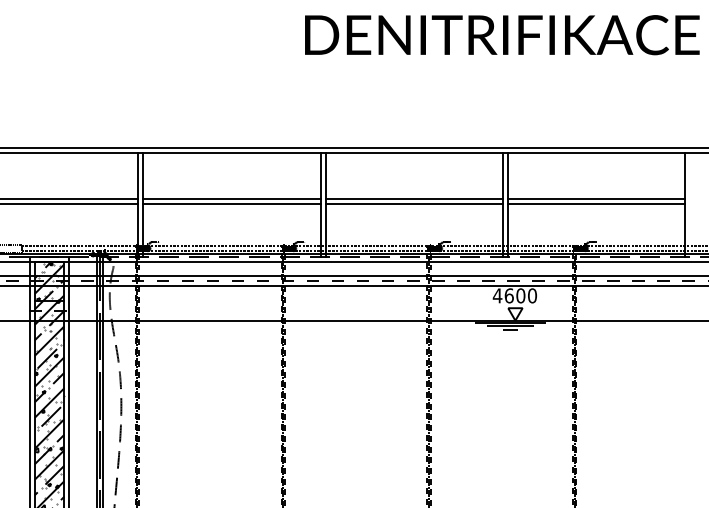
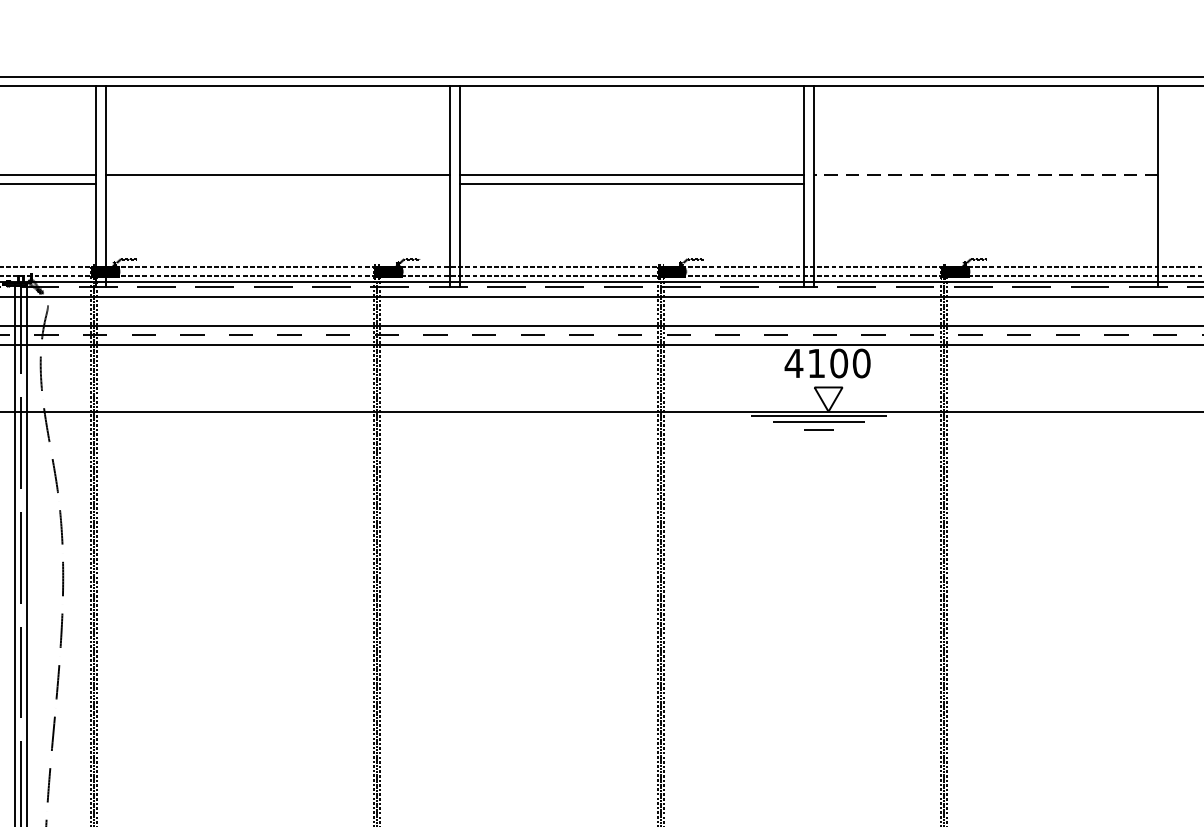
line: (596, 198) -> (986, 174), solid -> dashed
line: (231, 203) -> (277, 184), removed
line: (596, 203) -> (986, 184), removed
text: (508, 295) -> (815, 362), 4600 -> 4100

